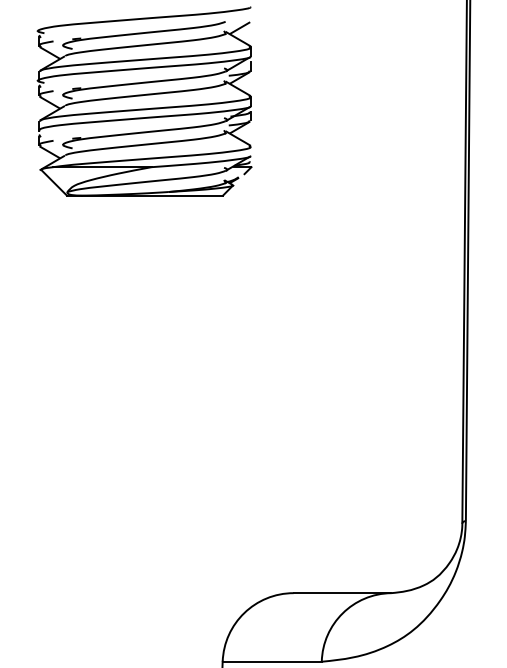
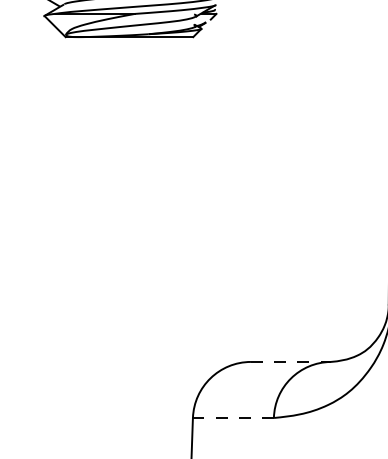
line: (342, 593) -> (290, 362), solid -> dashed
line: (272, 661) -> (233, 417), solid -> dashed

